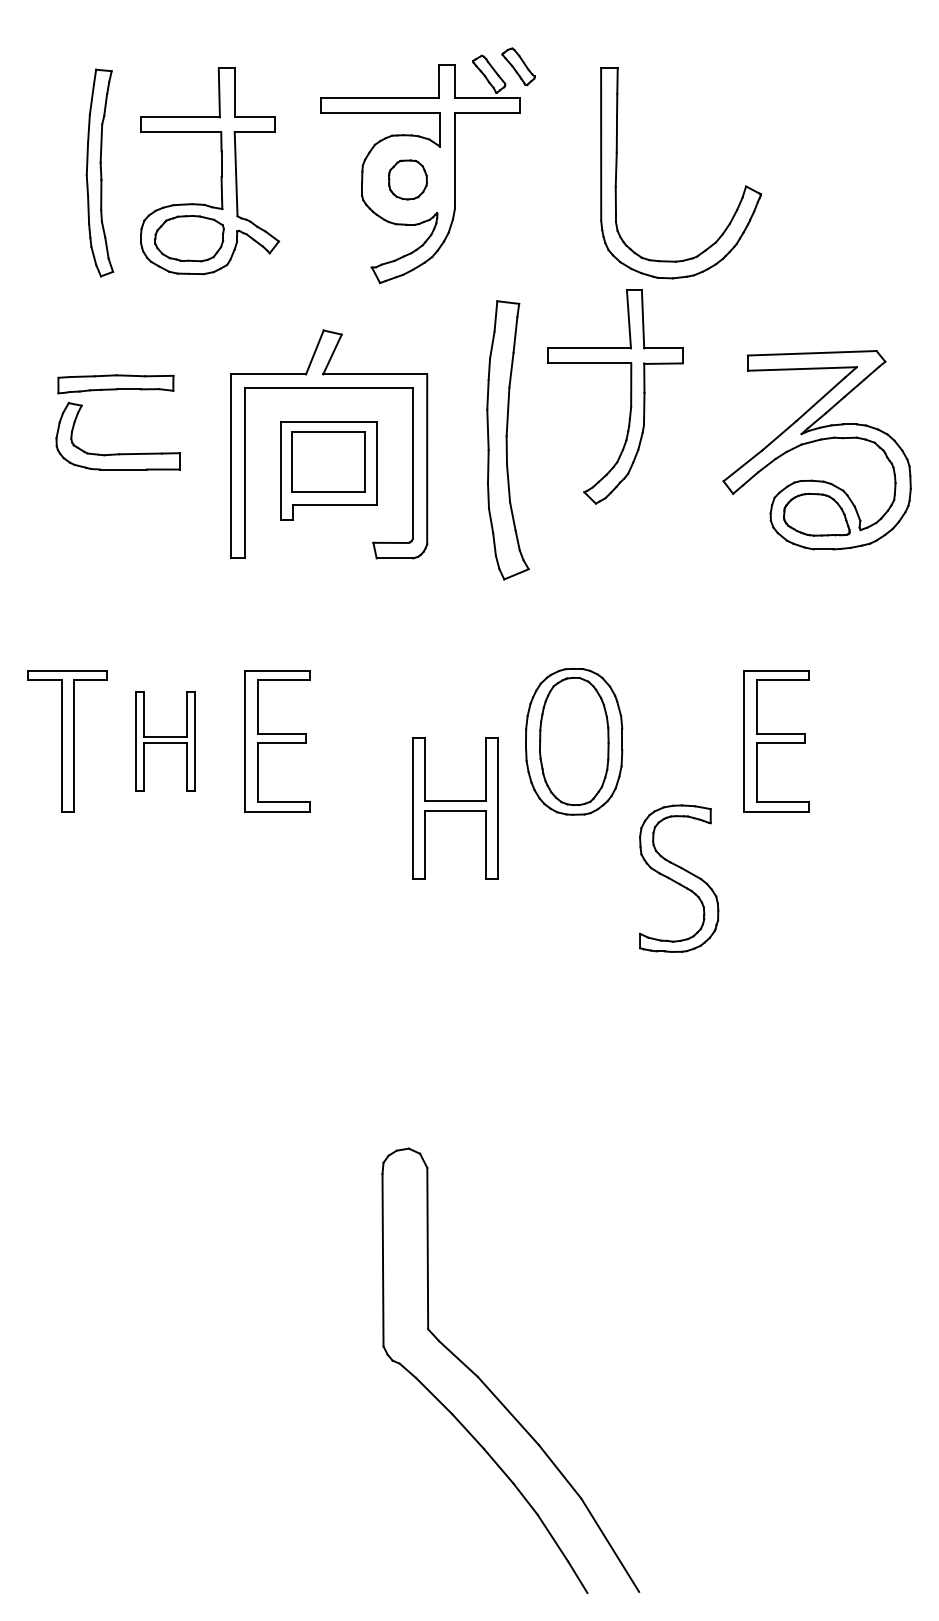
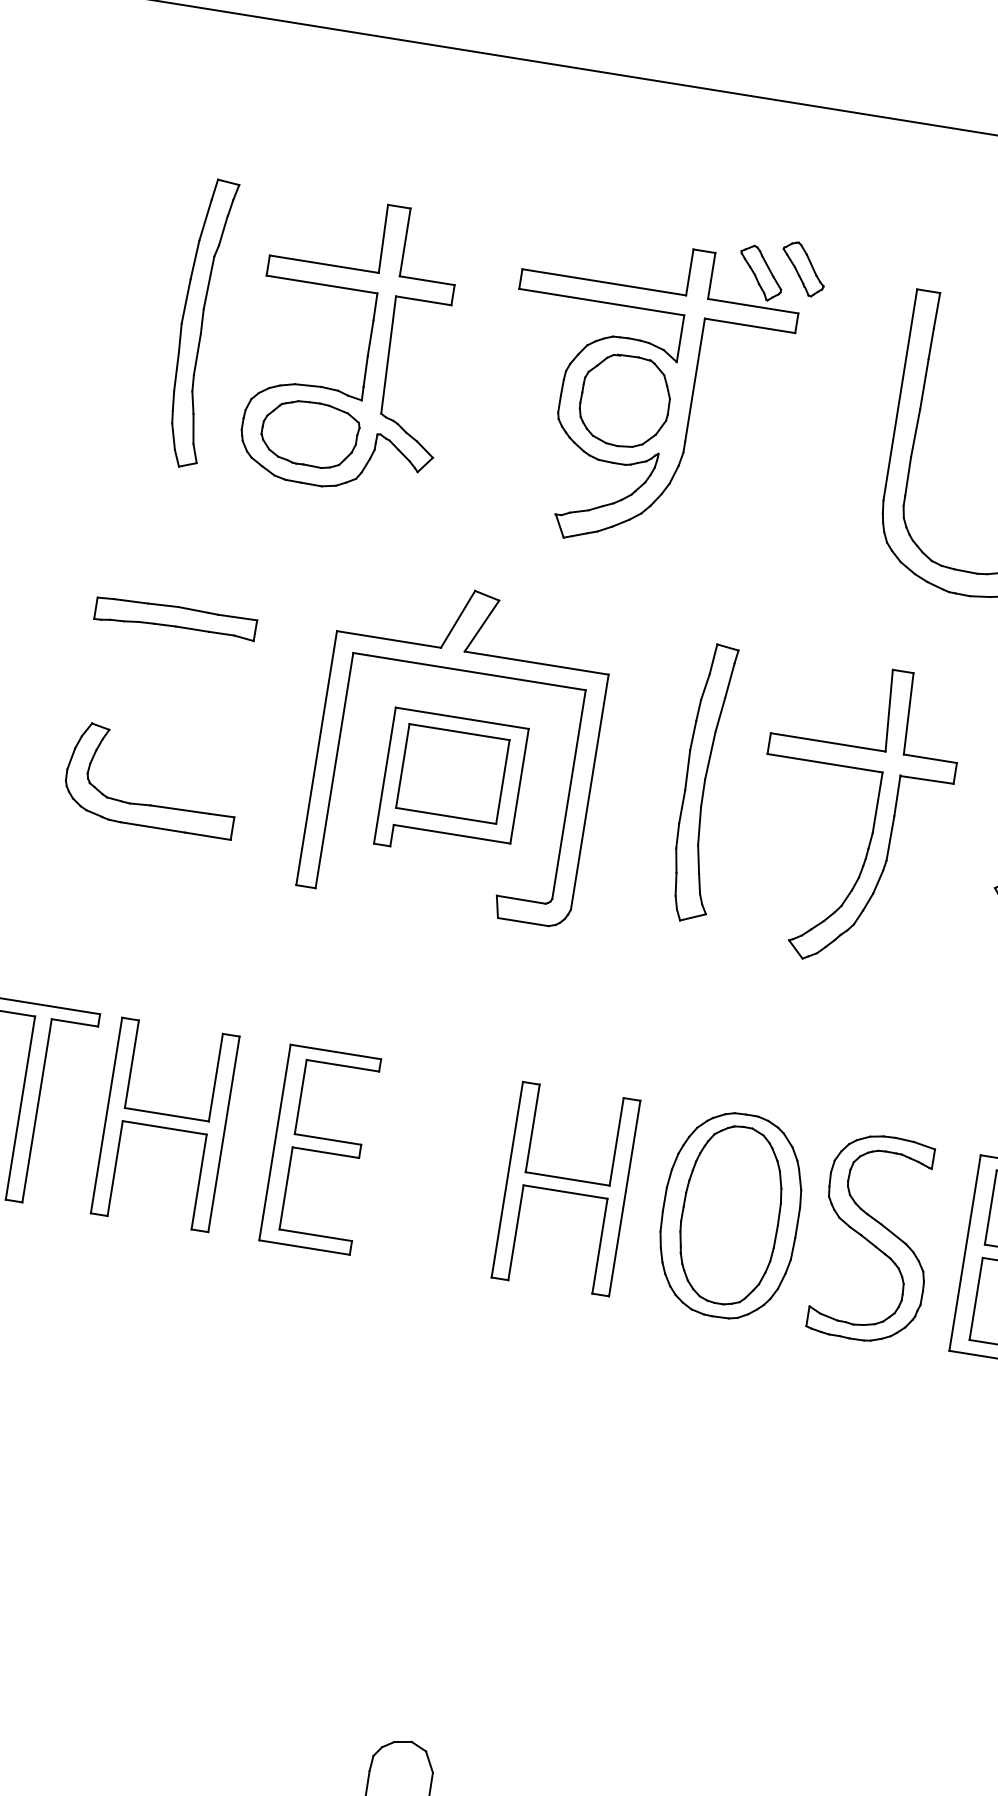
part: (407, 179) -> (624, 400), size x1.67
part: (630, 396) -> (874, 818), moved
part: (507, 439) -> (705, 782), size x0.71
part: (117, 453) -> (148, 803), moved
part: (165, 741) -> (165, 1124), size x1.43
part: (455, 808) -> (566, 1188), moved
part: (679, 878) -> (876, 1238), moved

